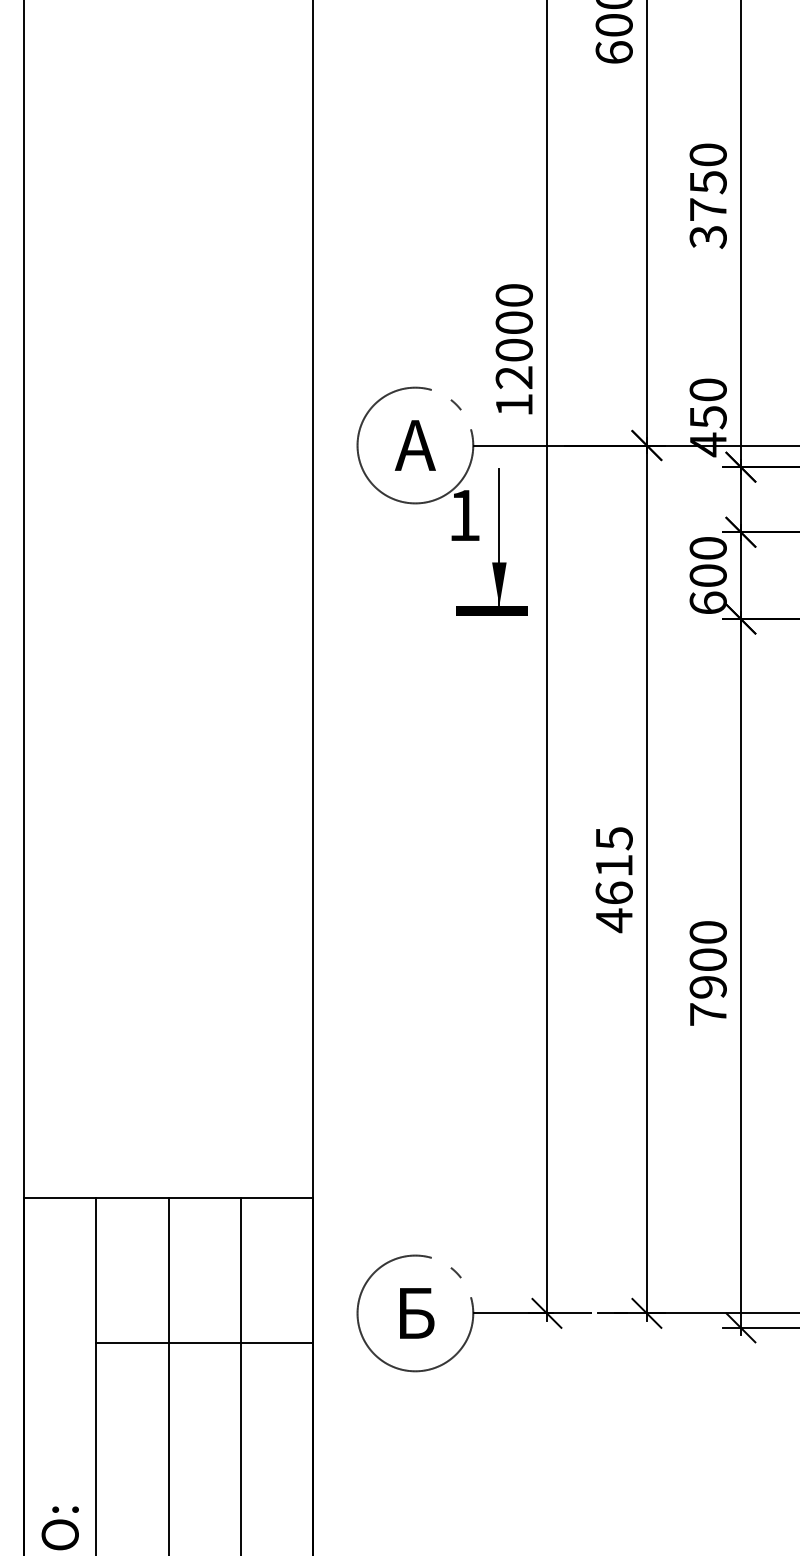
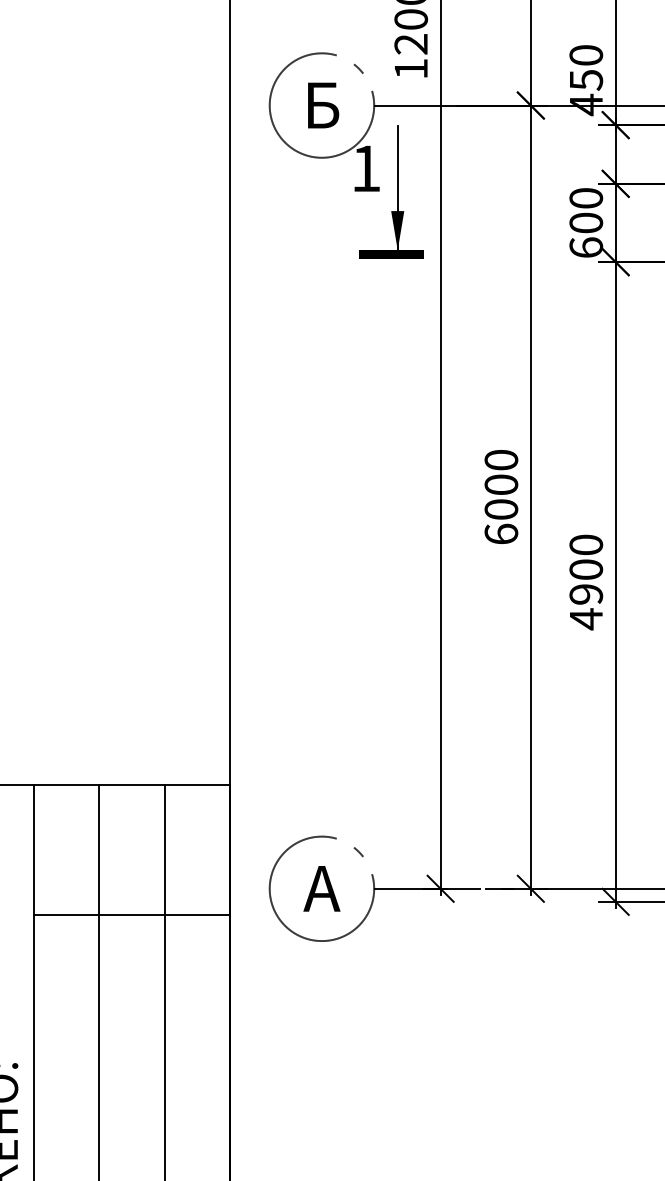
text: (414, 445) -> (321, 105), А -> Б
text: (613, 880) -> (500, 498), 4615 -> 6000
text: (708, 1014) -> (586, 619), 7900 -> 4900
text: (414, 1313) -> (321, 888), Б -> А

